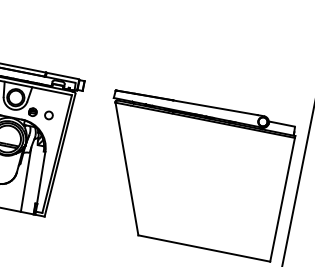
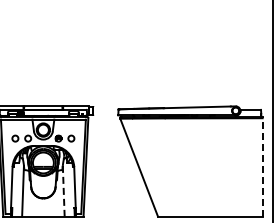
line: (25, 180) -> (63, 191), solid -> dashed
line: (282, 198) -> (262, 166), solid -> dashed

